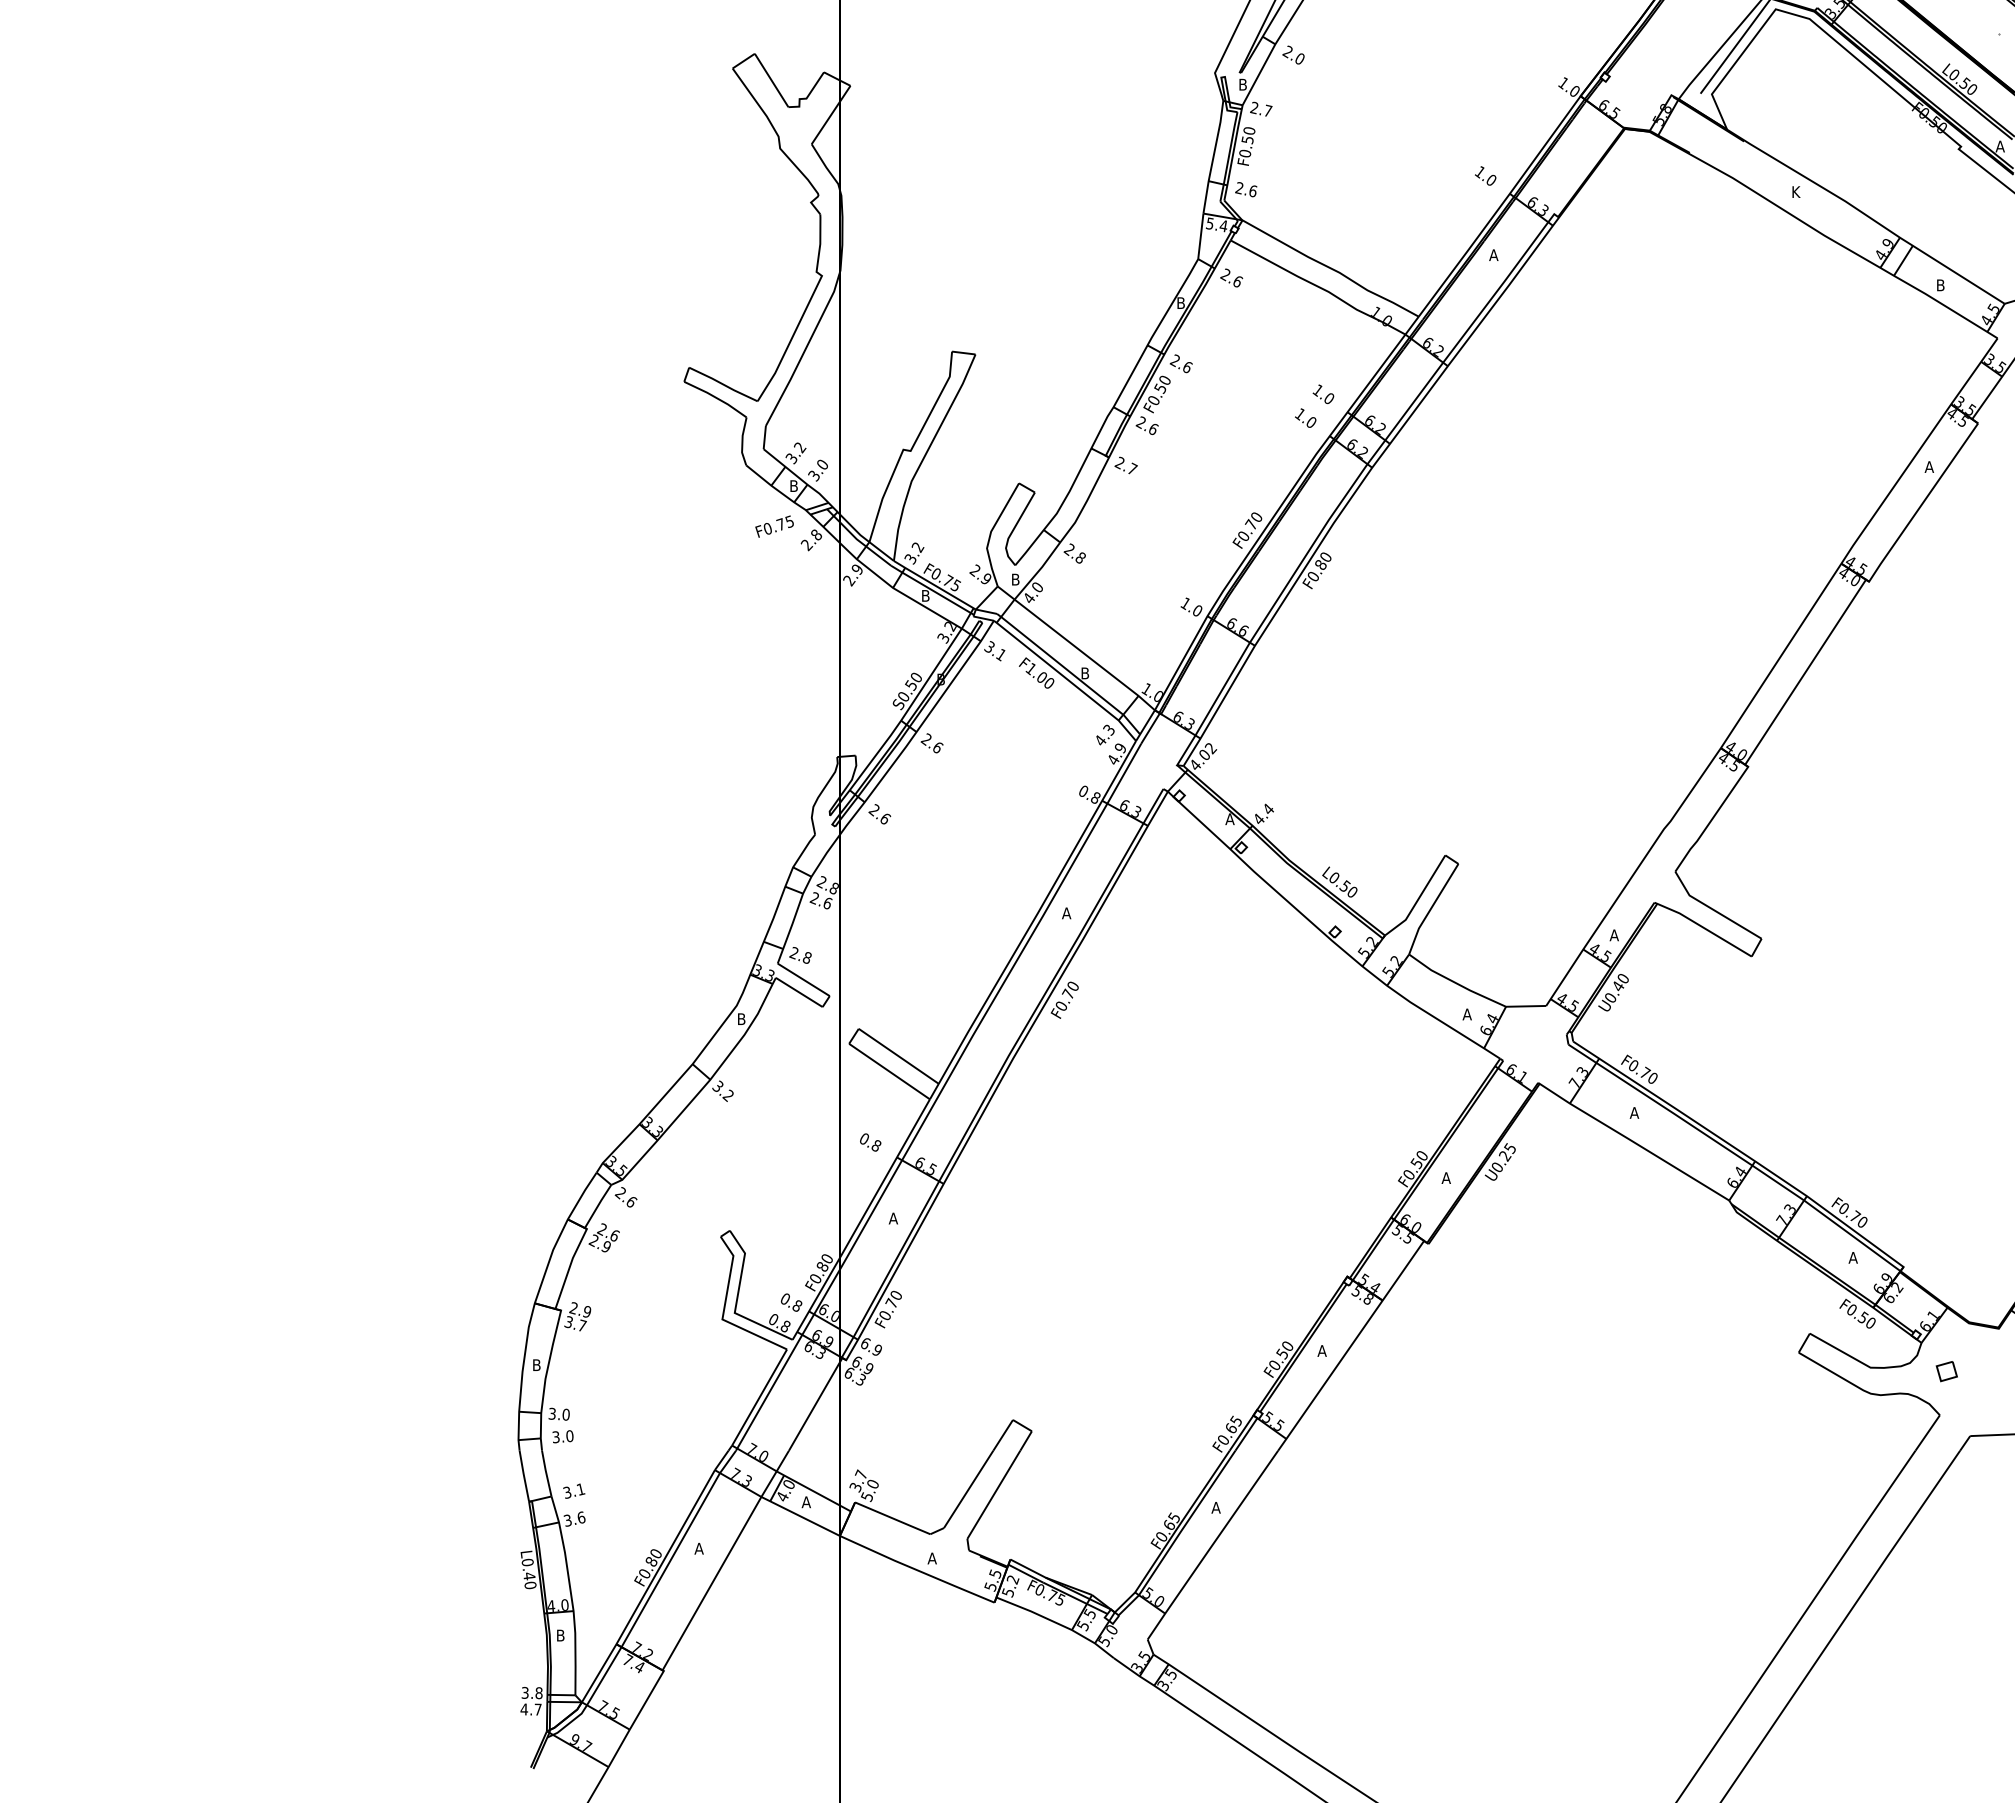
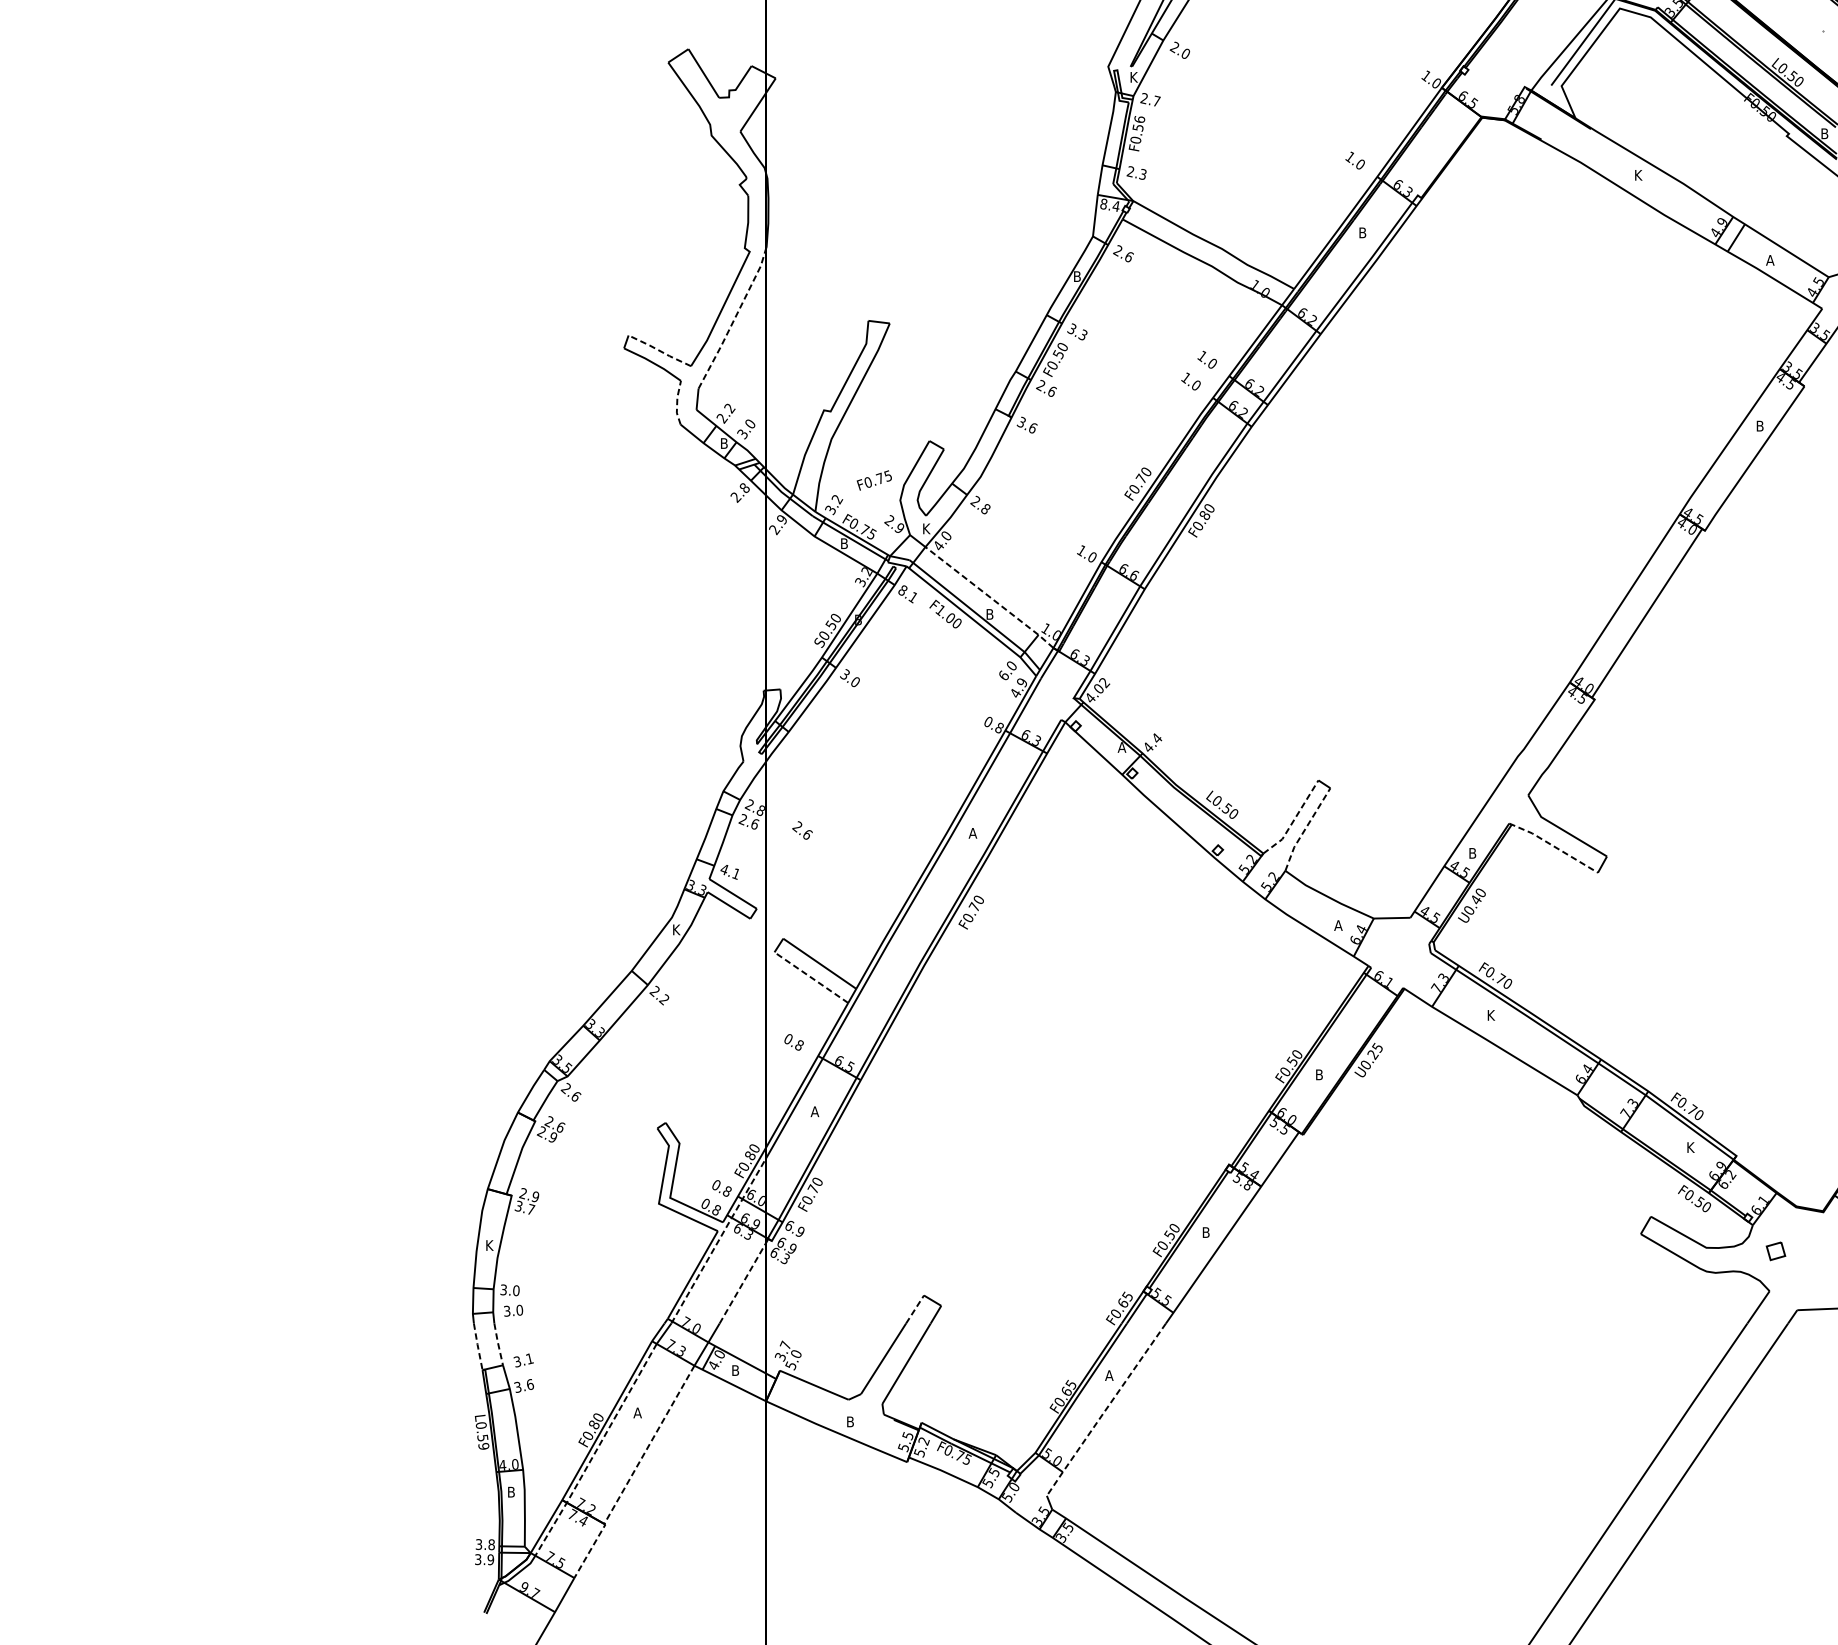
text: (1243, 84) -> (1134, 77), B -> K
text: (1249, 130) -> (1139, 119), F0.50 -> F0.56
text: (1999, 146) -> (1824, 133), A -> B
text: (1252, 191) -> (1142, 174), 2.6 -> 2.3
text: (1209, 223) -> (1103, 203), 5.4 -> 8.4
text: (1493, 254) -> (1362, 232), A -> B
text: (1940, 285) -> (1770, 260), B -> A
line: (805, 350) -> (734, 319), solid -> dashed
text: (1180, 363) -> (1076, 331), 2.6 -> 3.3
line: (722, 384) -> (658, 350), solid -> dashed
line: (742, 441) -> (677, 402), solid -> dashed
text: (791, 458) -> (721, 418), 3.2 -> 2.2
text: (1125, 466) -> (1026, 425), 2.7 -> 3.6
text: (1928, 466) -> (1759, 425), A -> B
text: (774, 526) -> (874, 480), moved
text: (1016, 579) -> (927, 528), B -> K
text: (989, 646) -> (902, 589), 3.1 -> 8.1
line: (1085, 654) -> (990, 597), solid -> dashed
text: (1104, 735) -> (1007, 671), 4.3 -> 6.0
text: (931, 743) -> (849, 678), 2.6 -> 3.0
text: (879, 814) -> (802, 830), moved
line: (1418, 898) -> (1293, 819), solid -> dashed
line: (1431, 908) -> (1305, 828), solid -> dashed
line: (1702, 927) -> (1553, 846), solid -> dashed
text: (1613, 935) -> (1471, 853), A -> B
text: (800, 955) -> (730, 871), 2.8 -> 4.1
text: (742, 1018) -> (677, 929), B -> K
line: (889, 1071) -> (811, 977), solid -> dashed
text: (717, 1086) -> (654, 991), 3.2 -> 2.2
text: (1634, 1112) -> (1491, 1014), A -> K
text: (1445, 1177) -> (1318, 1074), A -> B
text: (1852, 1257) -> (1689, 1147), A -> K
text: (1321, 1350) -> (1205, 1232), A -> B
line: (788, 1359) -> (719, 1240), solid -> dashed
text: (537, 1364) -> (490, 1244), B -> K
line: (814, 1406) -> (742, 1283), solid -> dashed
line: (1003, 1434) -> (915, 1308), solid -> dashed
line: (546, 1473) -> (498, 1344), solid -> dashed
line: (523, 1475) -> (477, 1346), solid -> dashed
text: (805, 1502) -> (734, 1370), A -> B
line: (1211, 1546) -> (1105, 1410), solid -> dashed
text: (931, 1558) -> (849, 1421), A -> B
text: (529, 1580) -> (482, 1441), L0.40 -> L0.59
line: (653, 1590) -> (596, 1451), solid -> dashed
line: (694, 1614) -> (633, 1472), solid -> dashed
text: (530, 1709) -> (483, 1559), 4.7 -> 3.9

